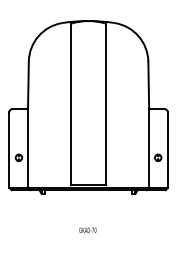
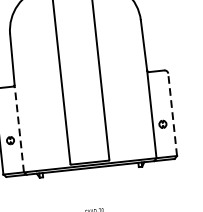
line: (28, 147) -> (19, 128), solid -> dashed
line: (167, 150) -> (172, 115), solid -> dashed

